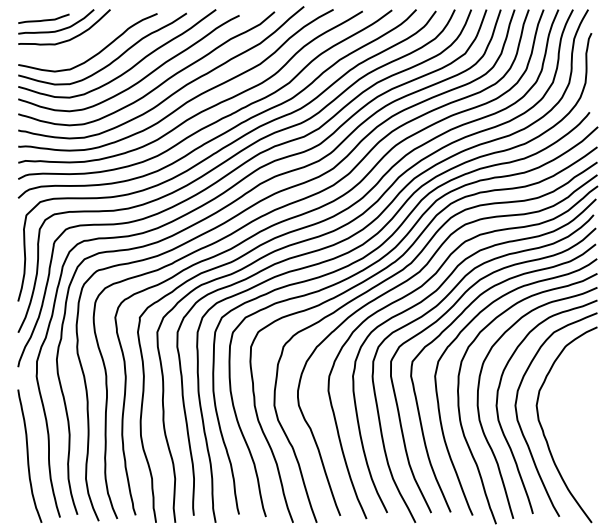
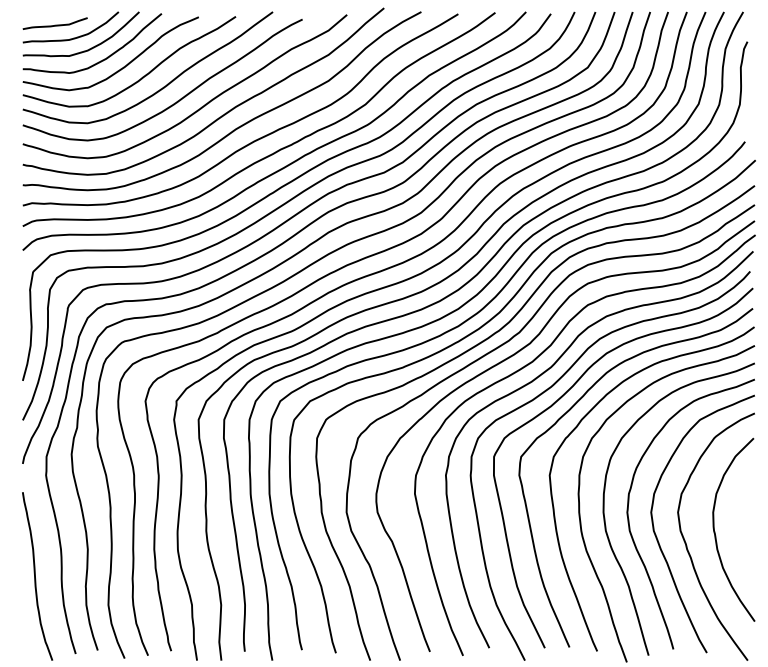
curve: (80, 47) -> (101, 59), added
curve: (566, 420) -> (715, 531), added

